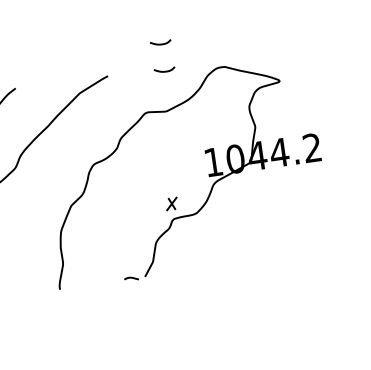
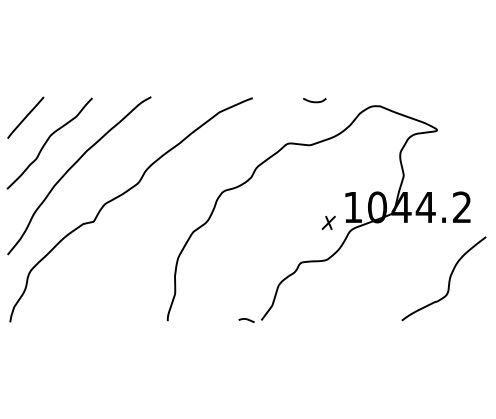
curve: (160, 43) -> (314, 71), removed
part: (171, 203) -> (328, 222), moved
curve: (309, 215) -> (448, 279), added

